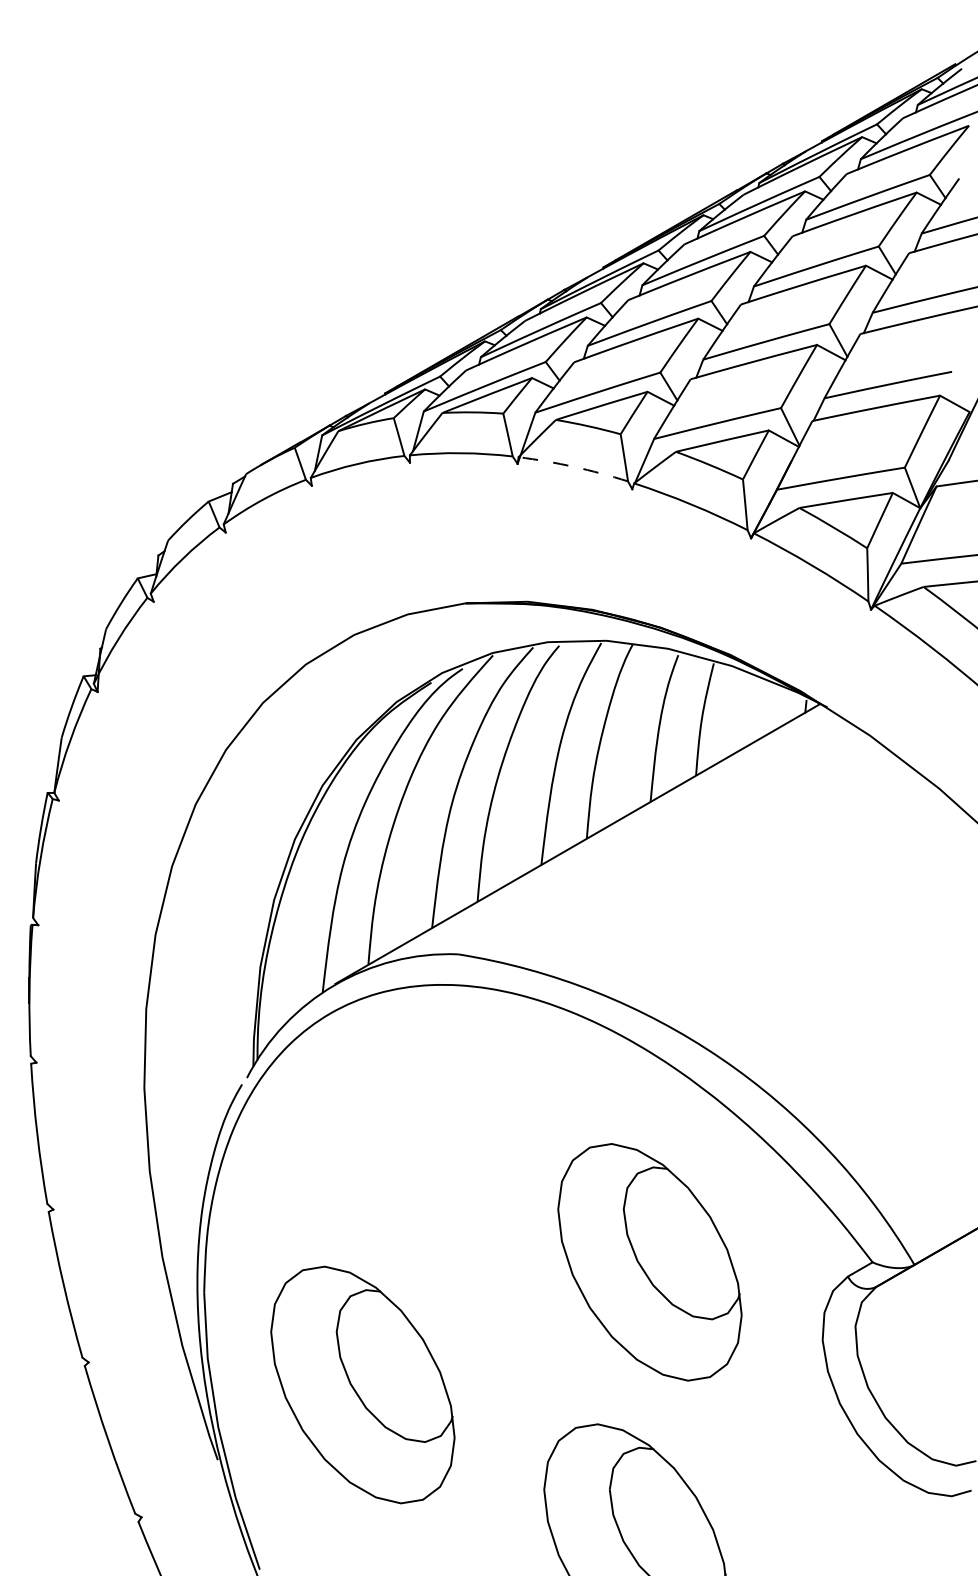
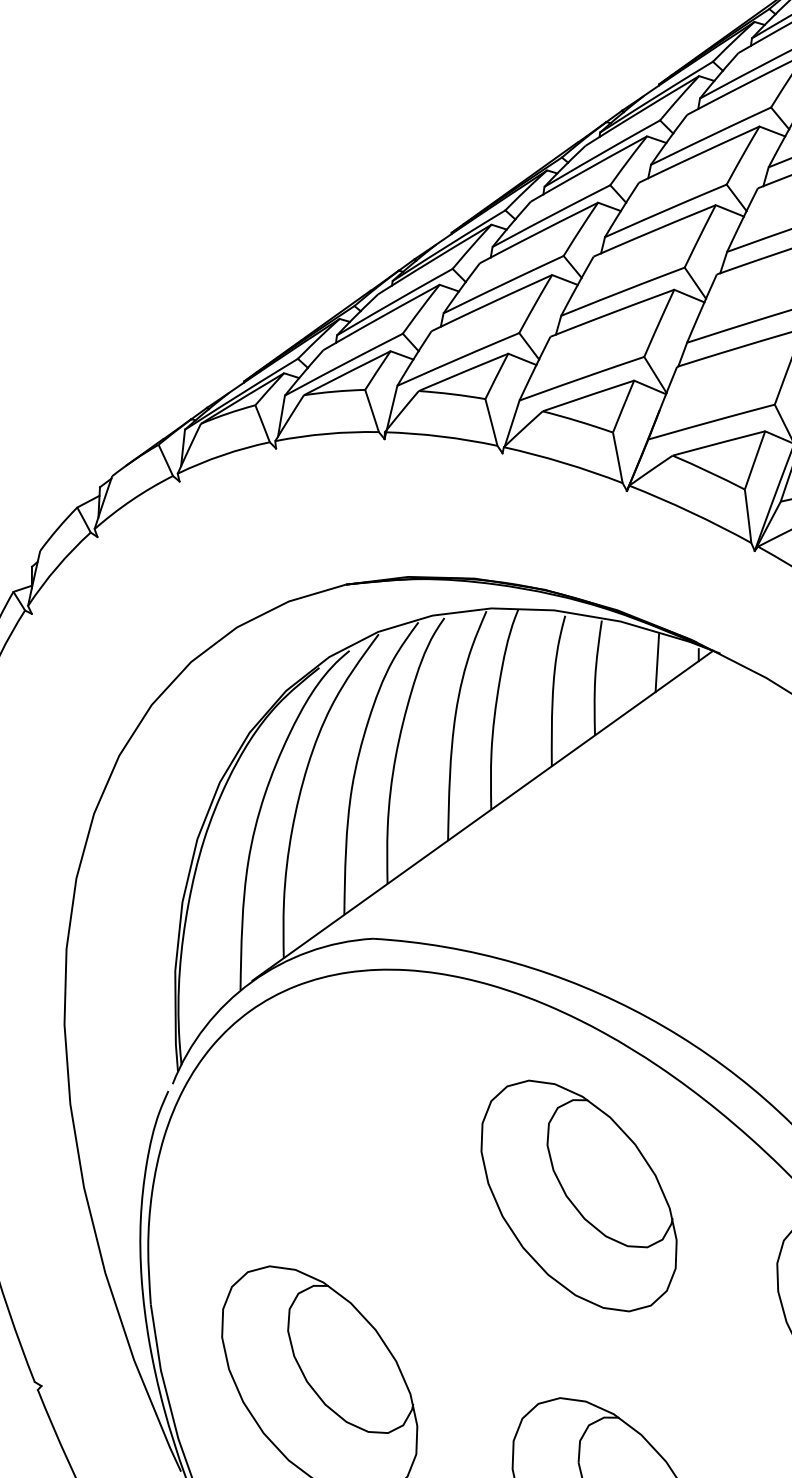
arc: (573, 466) -> (441, 436), dashed -> solid
line: (763, 710) -> (656, 663), added
part: (649, 1262) -> (578, 1196), moved

